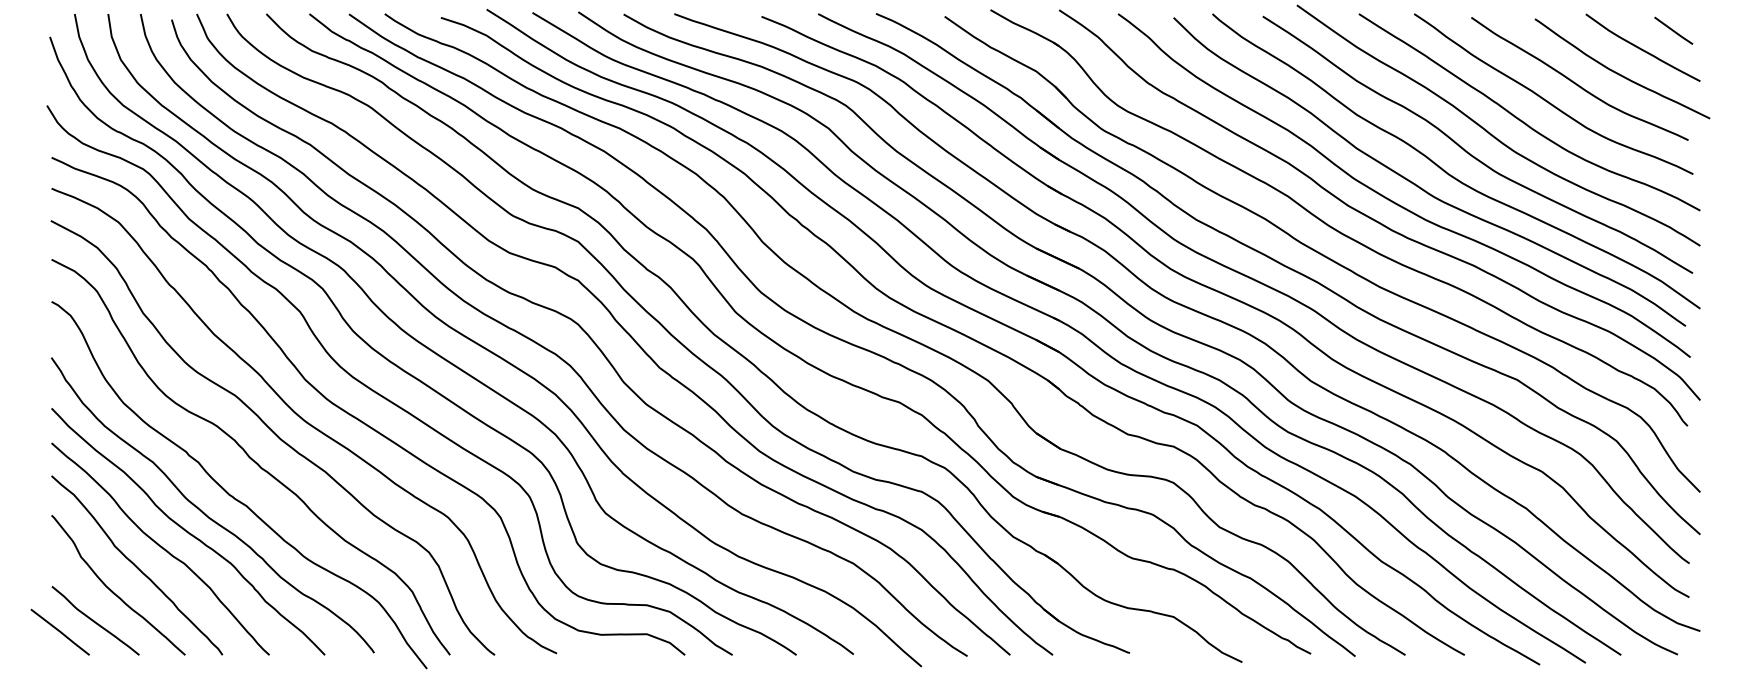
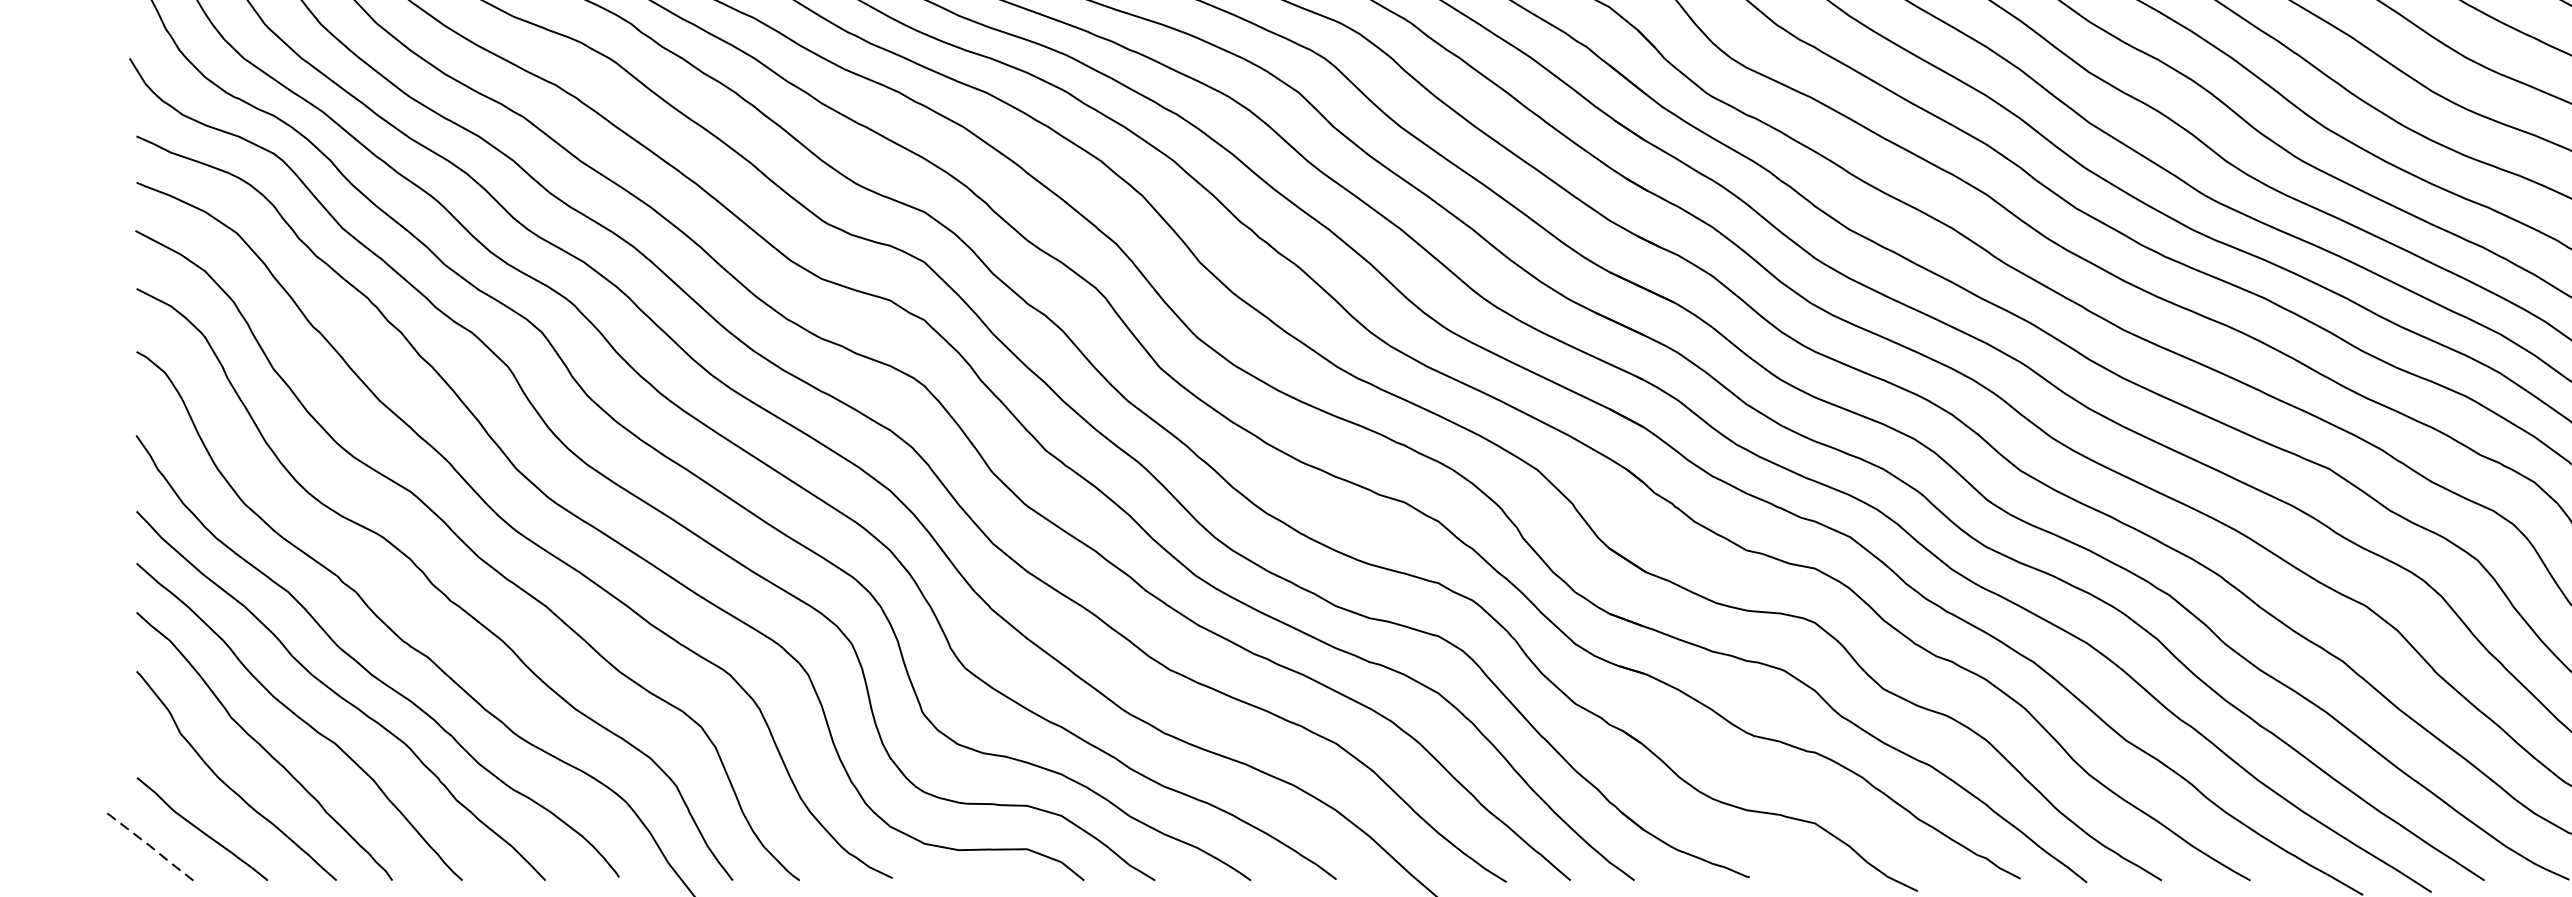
line: (60, 632) -> (149, 846), solid -> dashed

